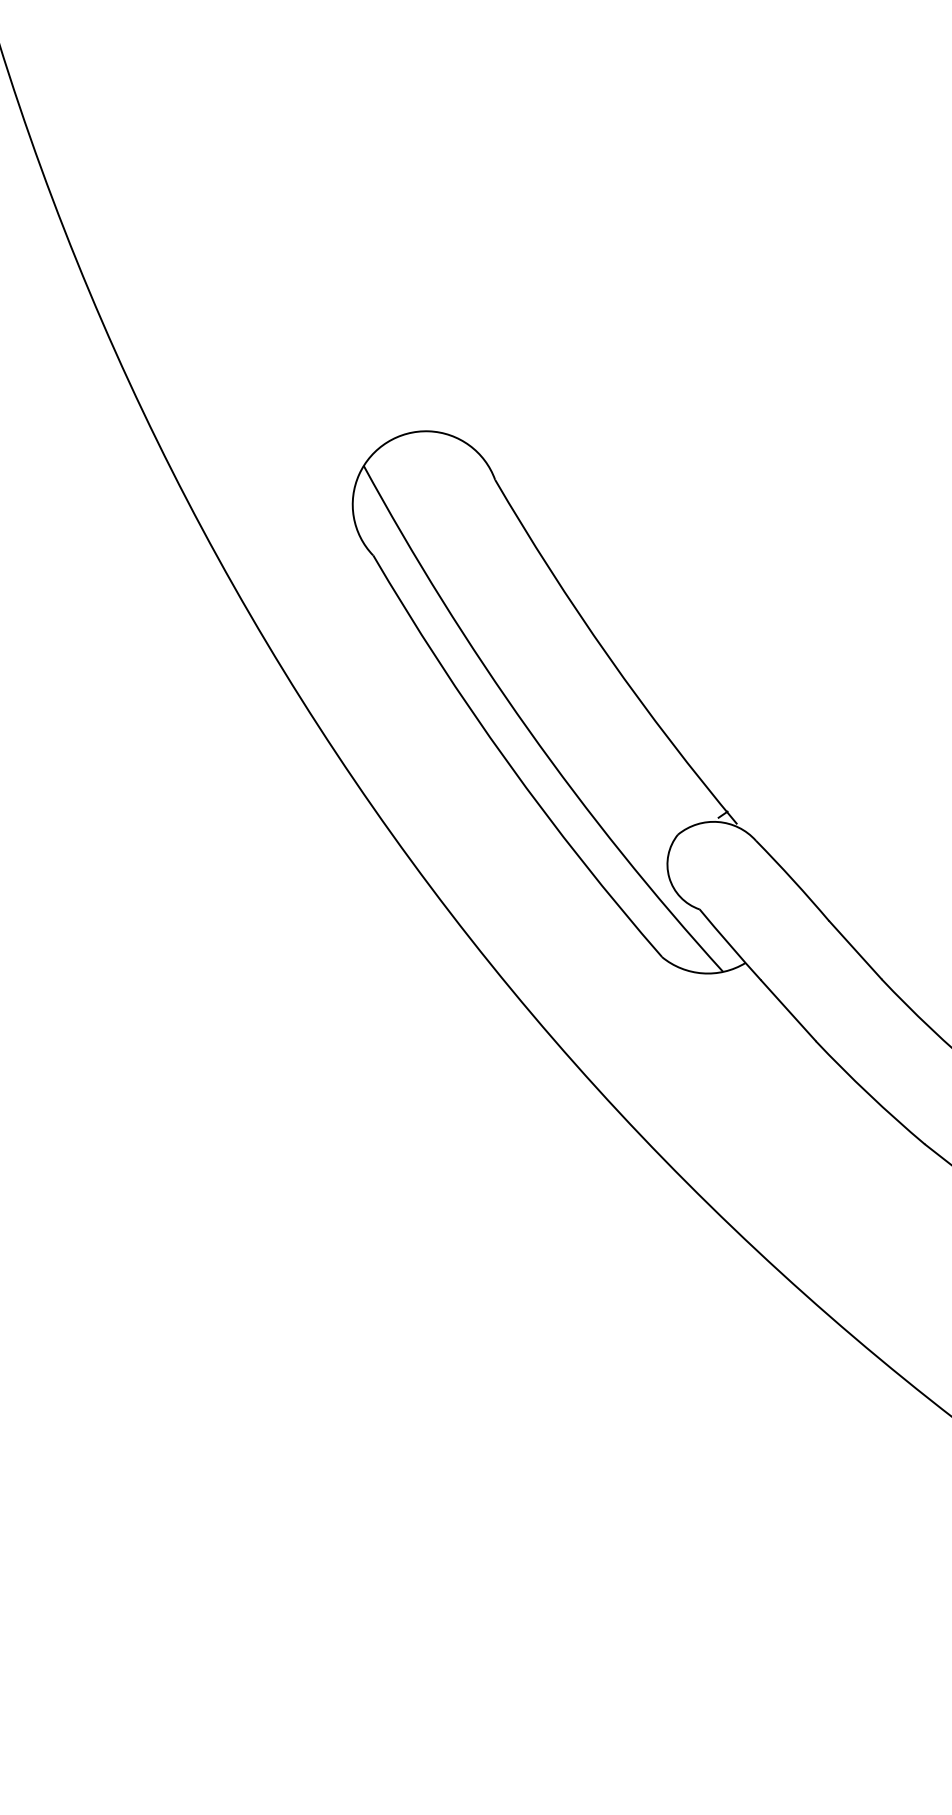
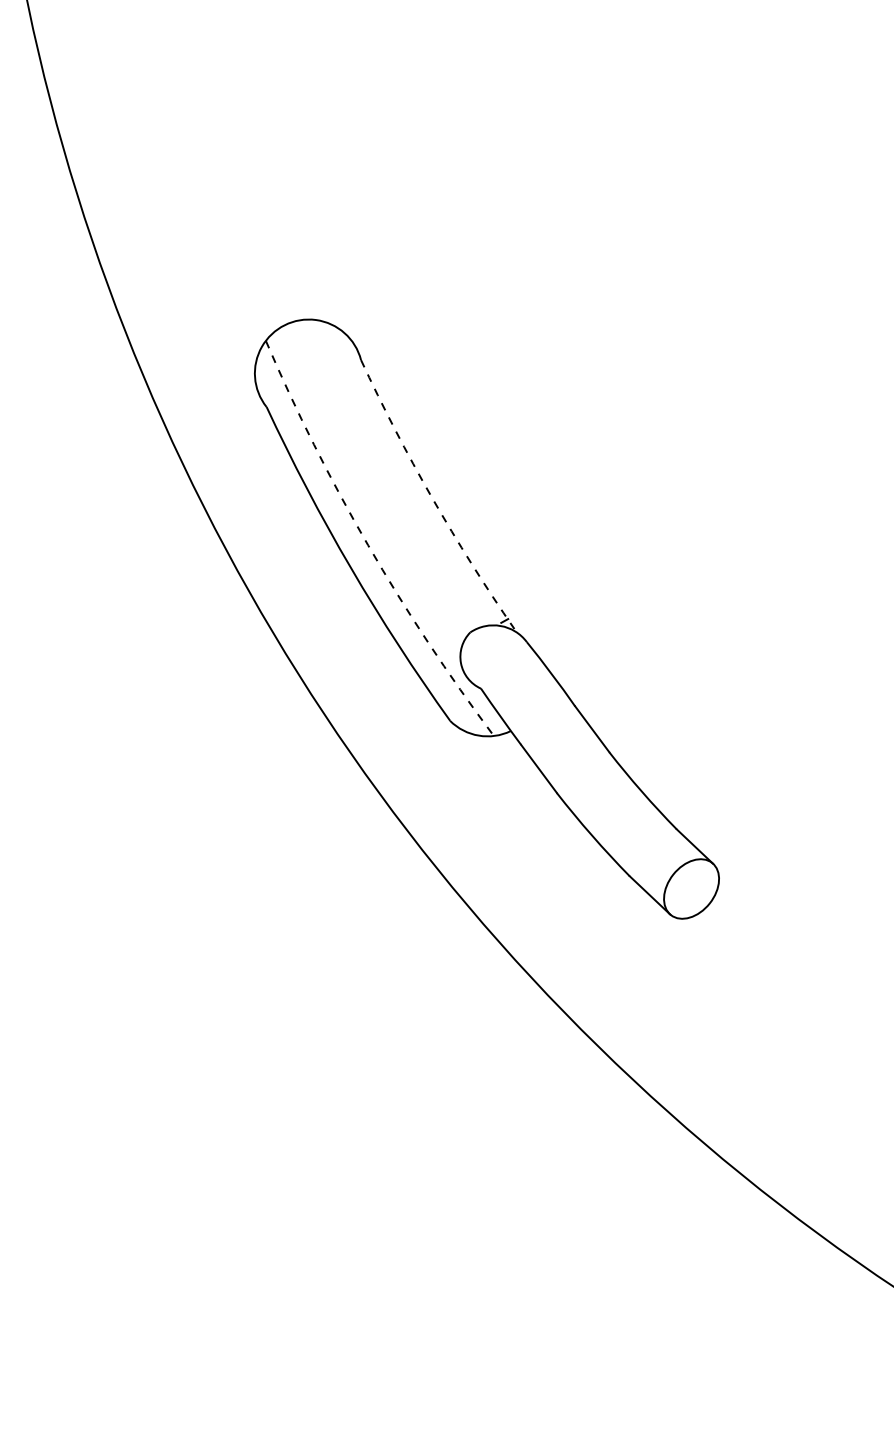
arc: (609, 656) -> (432, 497), solid -> dashed
arc: (528, 729) -> (368, 545), solid -> dashed

